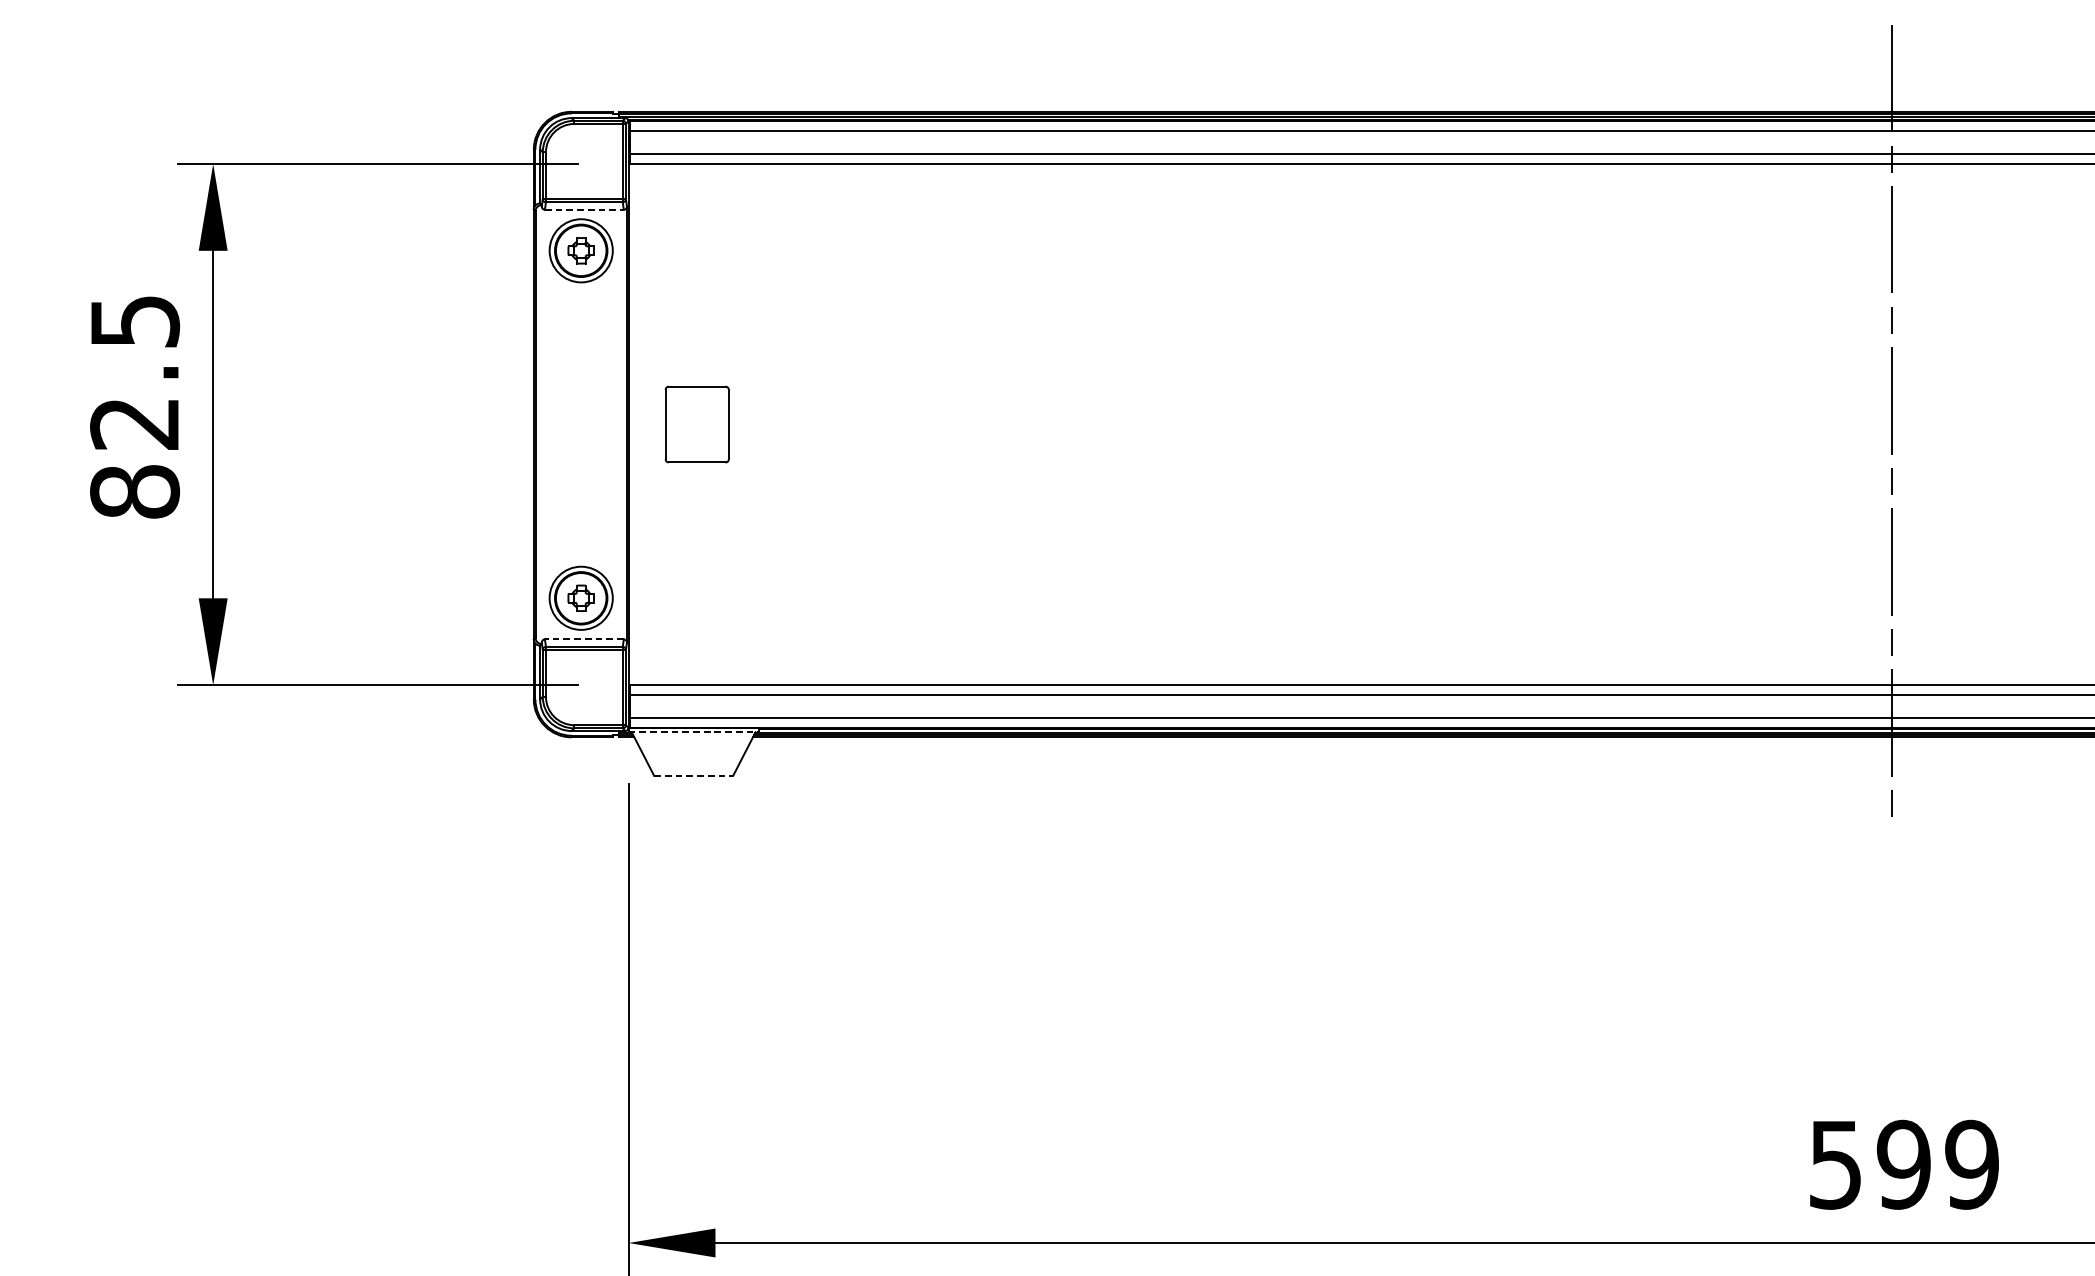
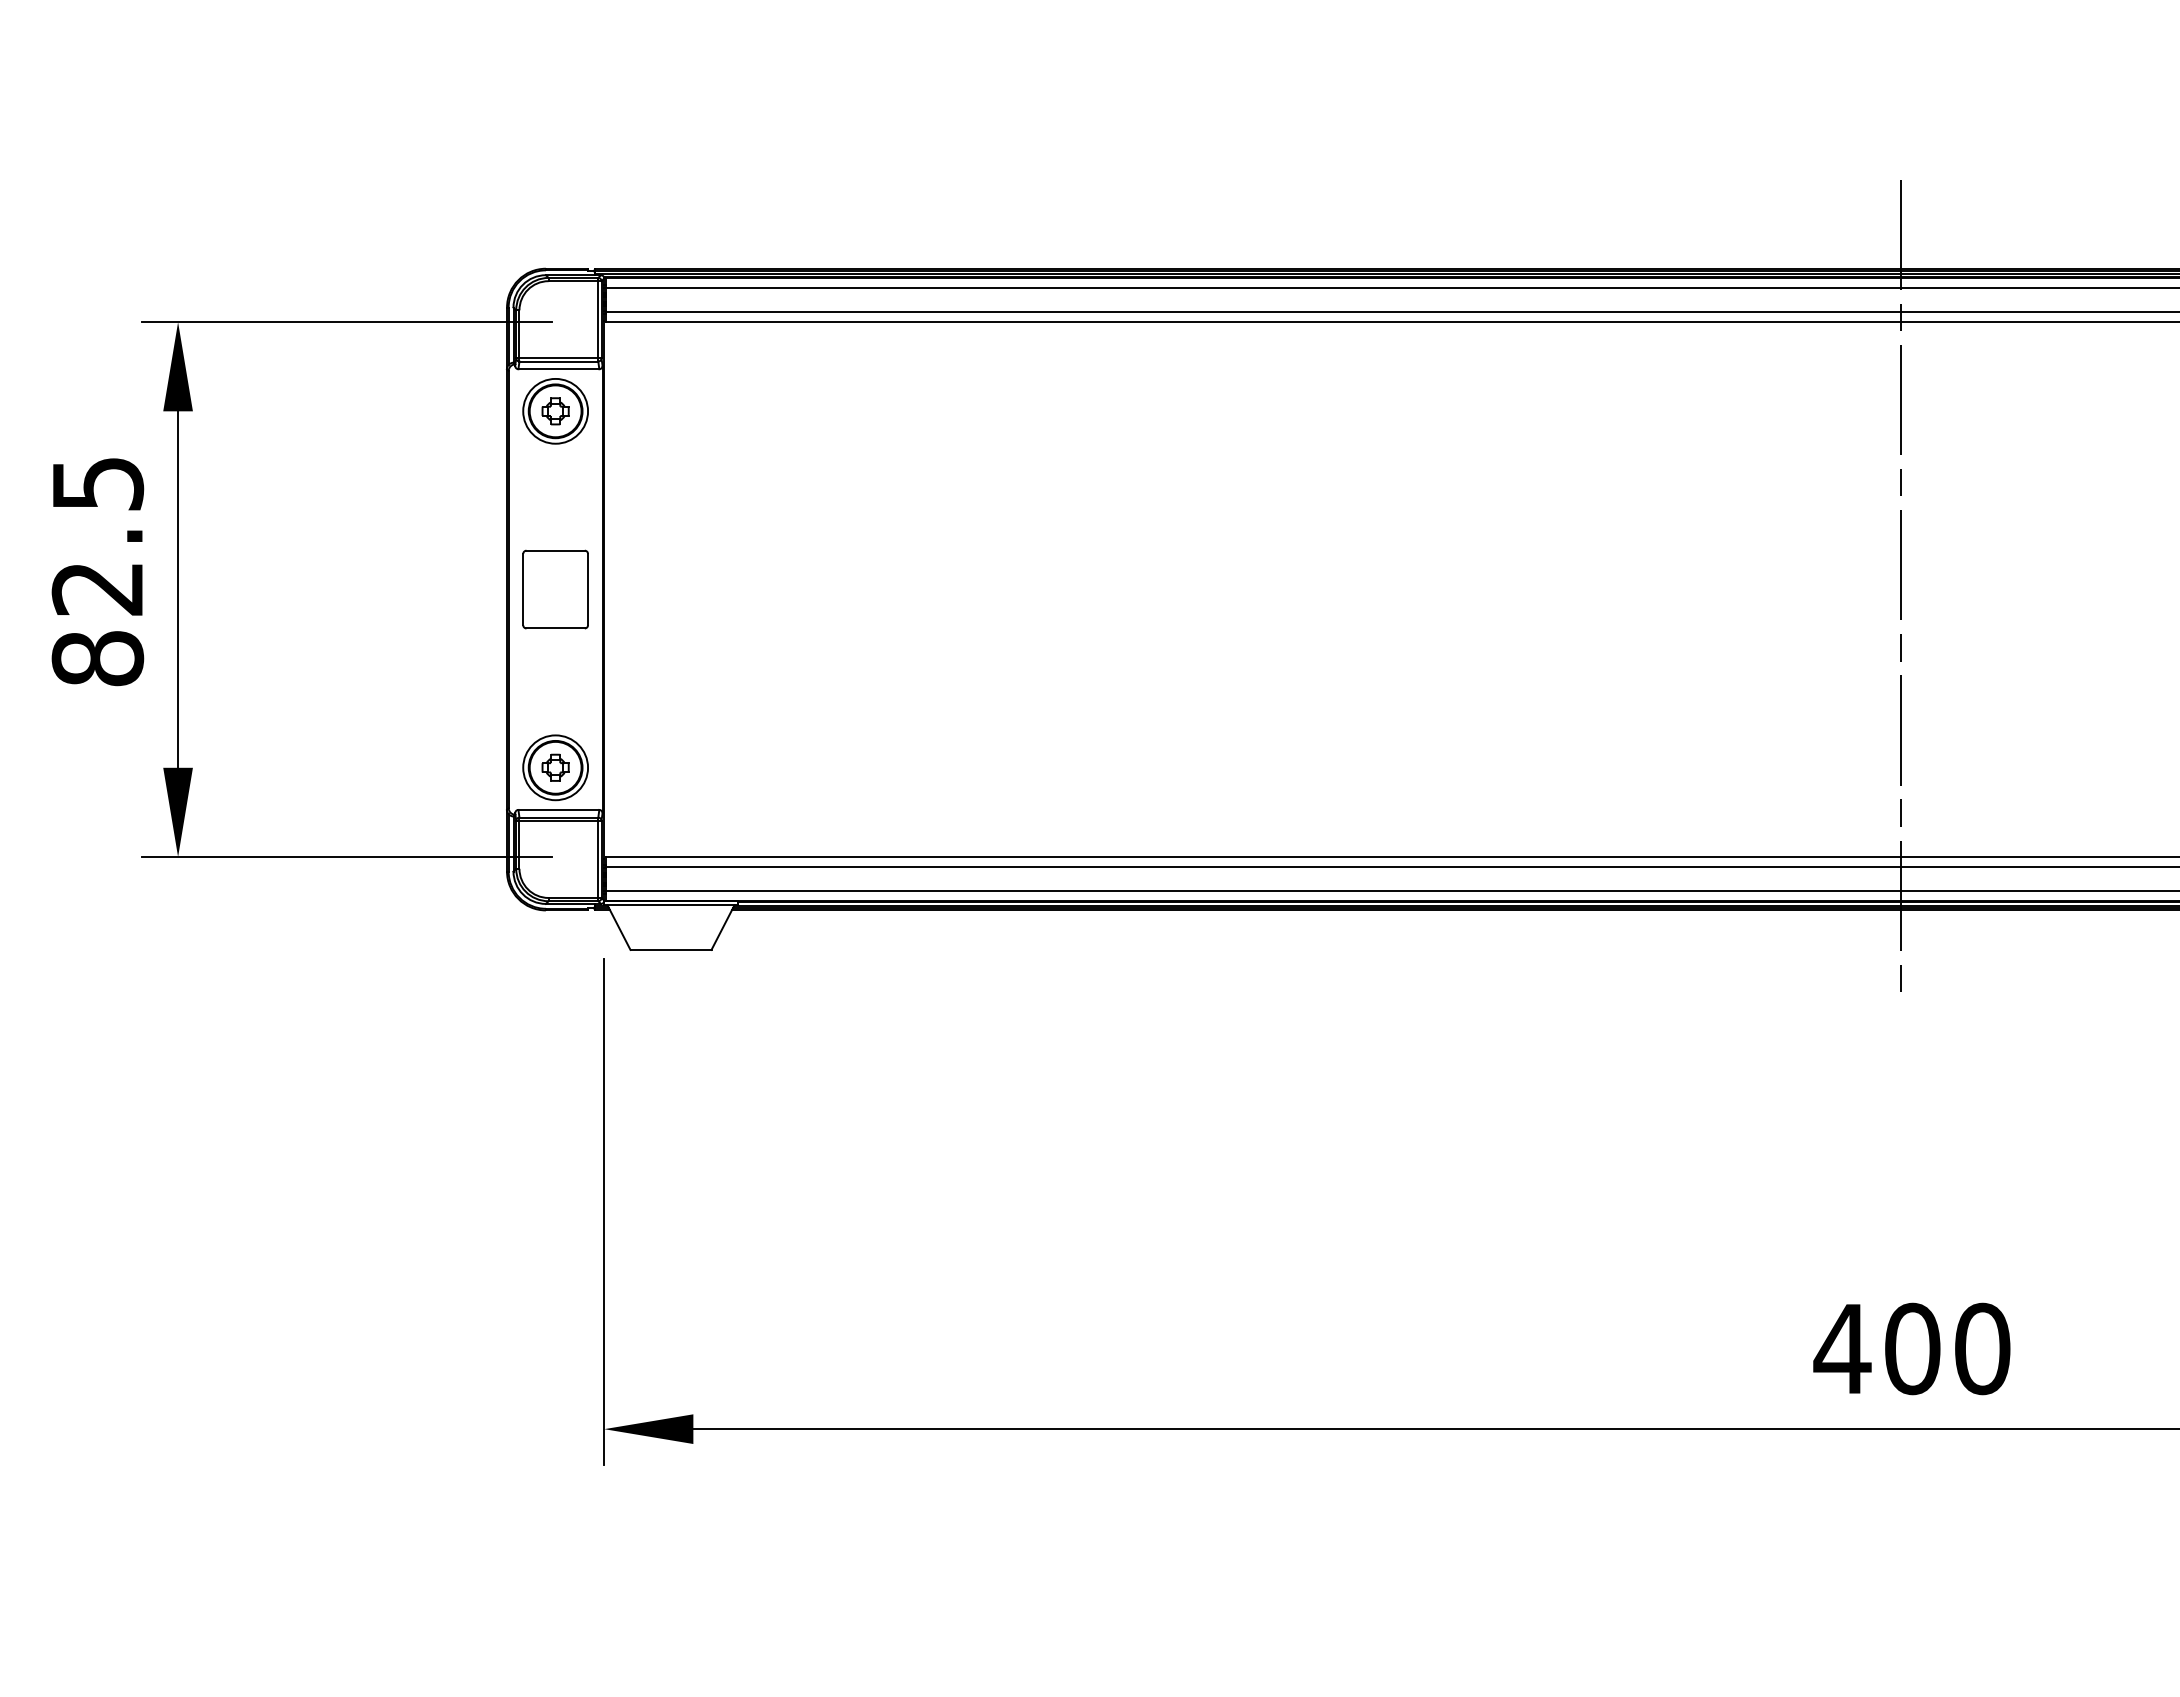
line: (584, 210) -> (559, 369), dashed -> solid
part: (697, 424) -> (555, 589), moved
line: (584, 638) -> (558, 809), dashed -> solid
line: (694, 732) -> (671, 905), dashed -> solid
line: (694, 775) -> (671, 949), dashed -> solid
text: (1902, 1164) -> (1911, 1348), 599 -> 400

